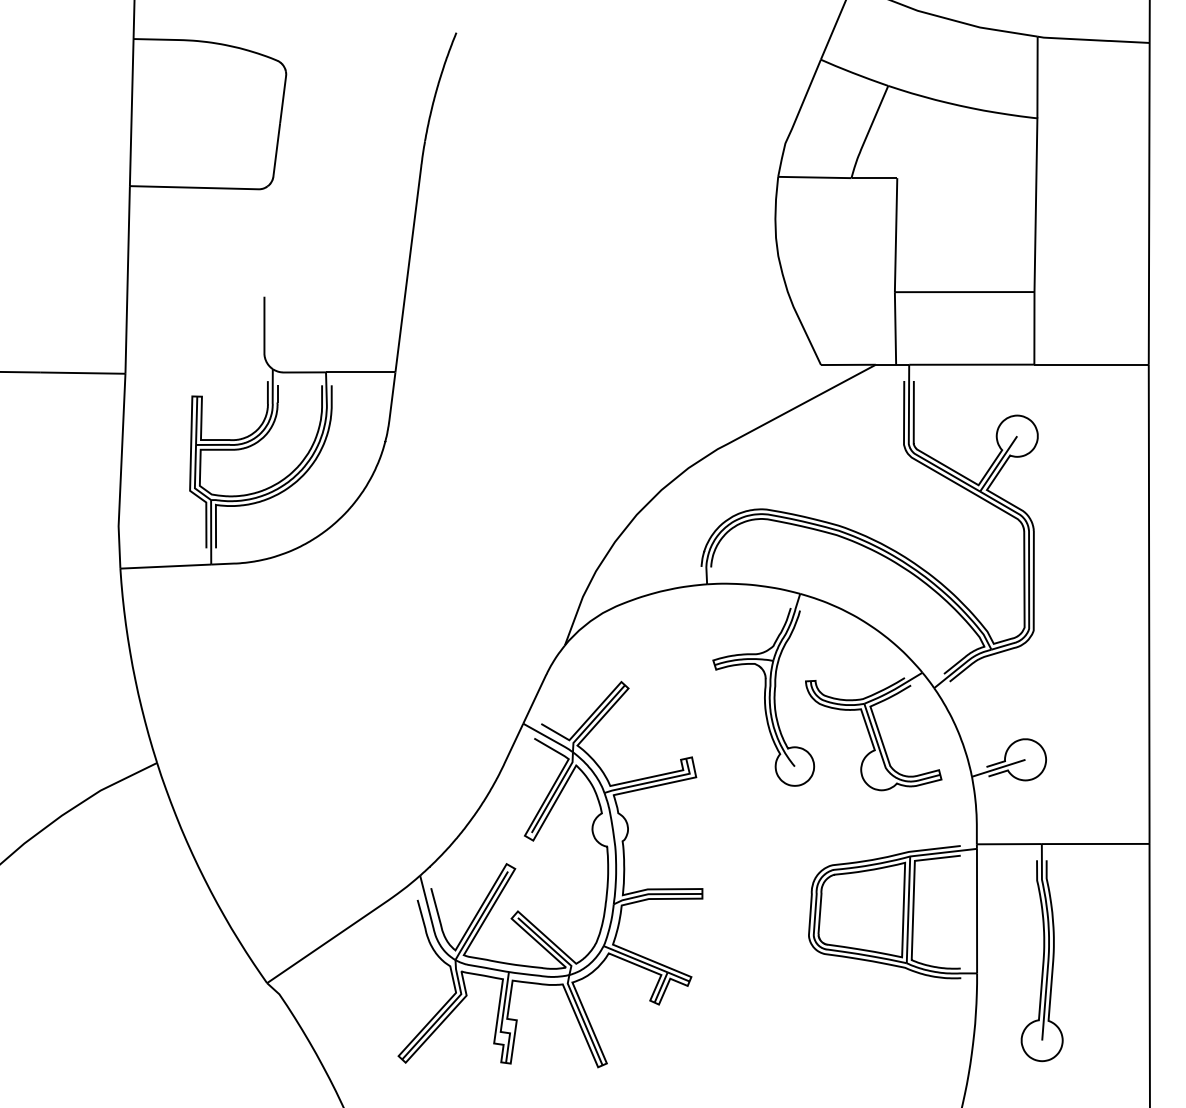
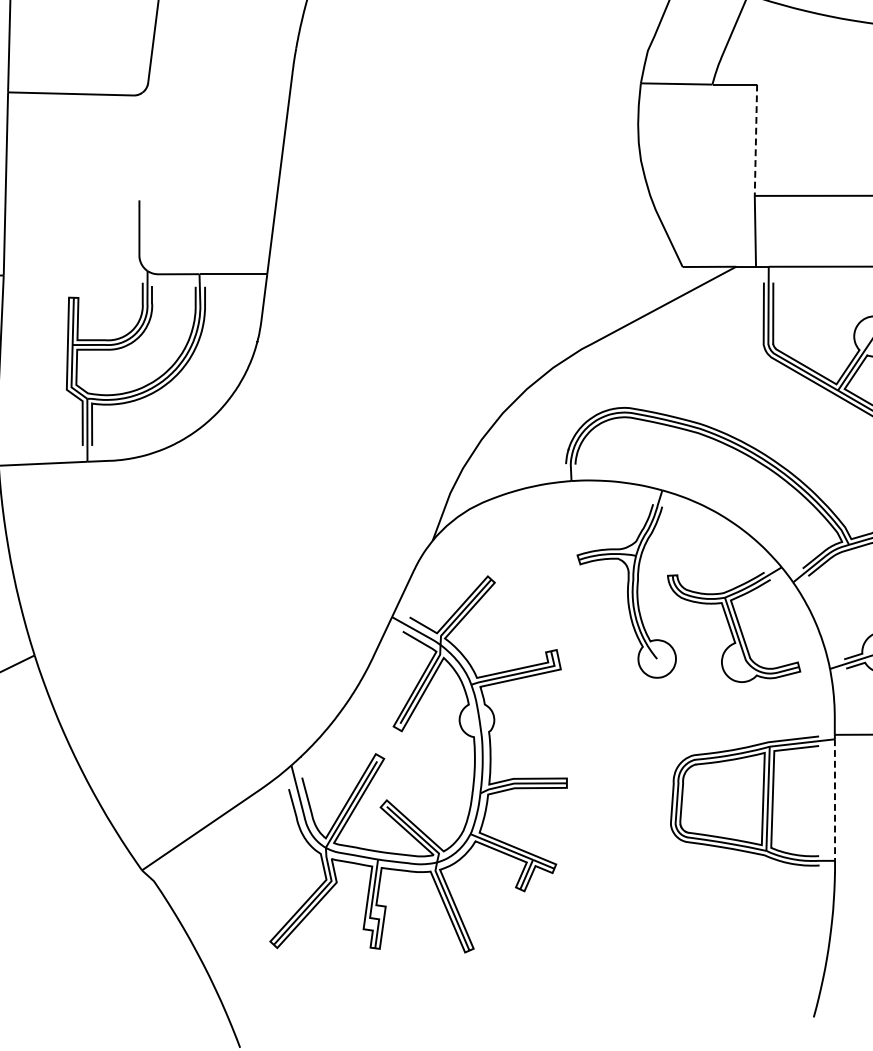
line: (896, 235) -> (756, 140), solid -> dashed
line: (977, 911) -> (835, 800), solid -> dashed

